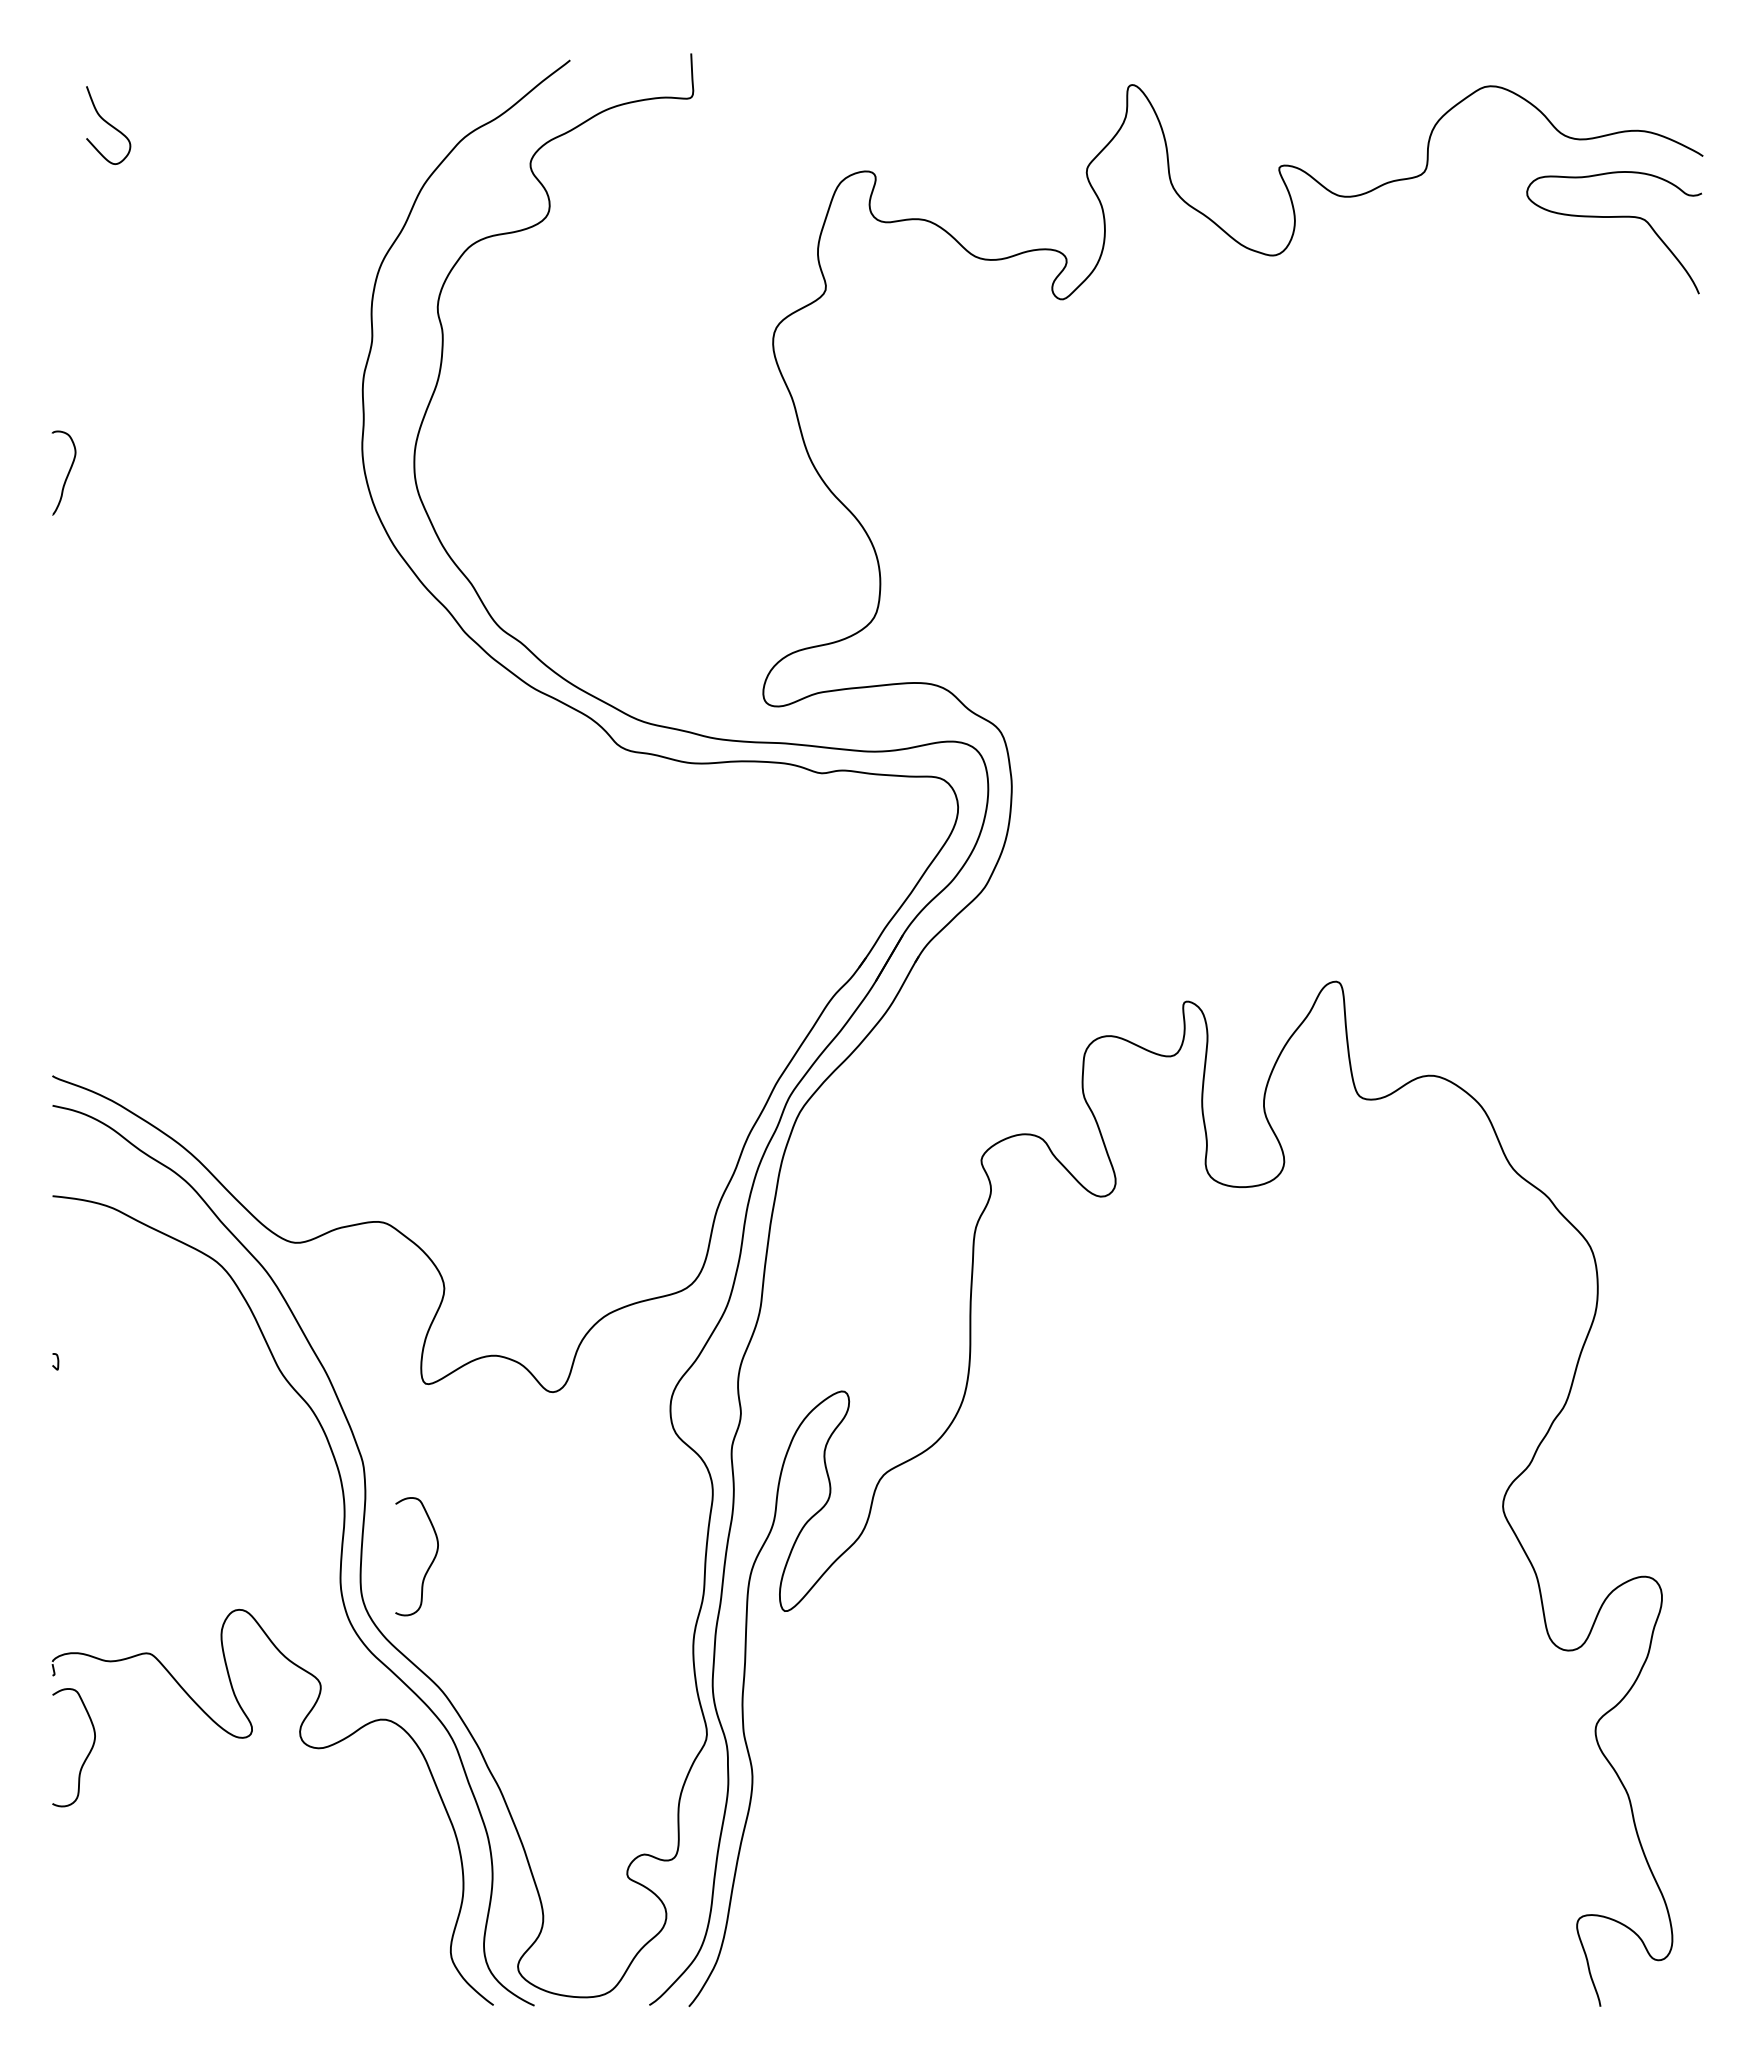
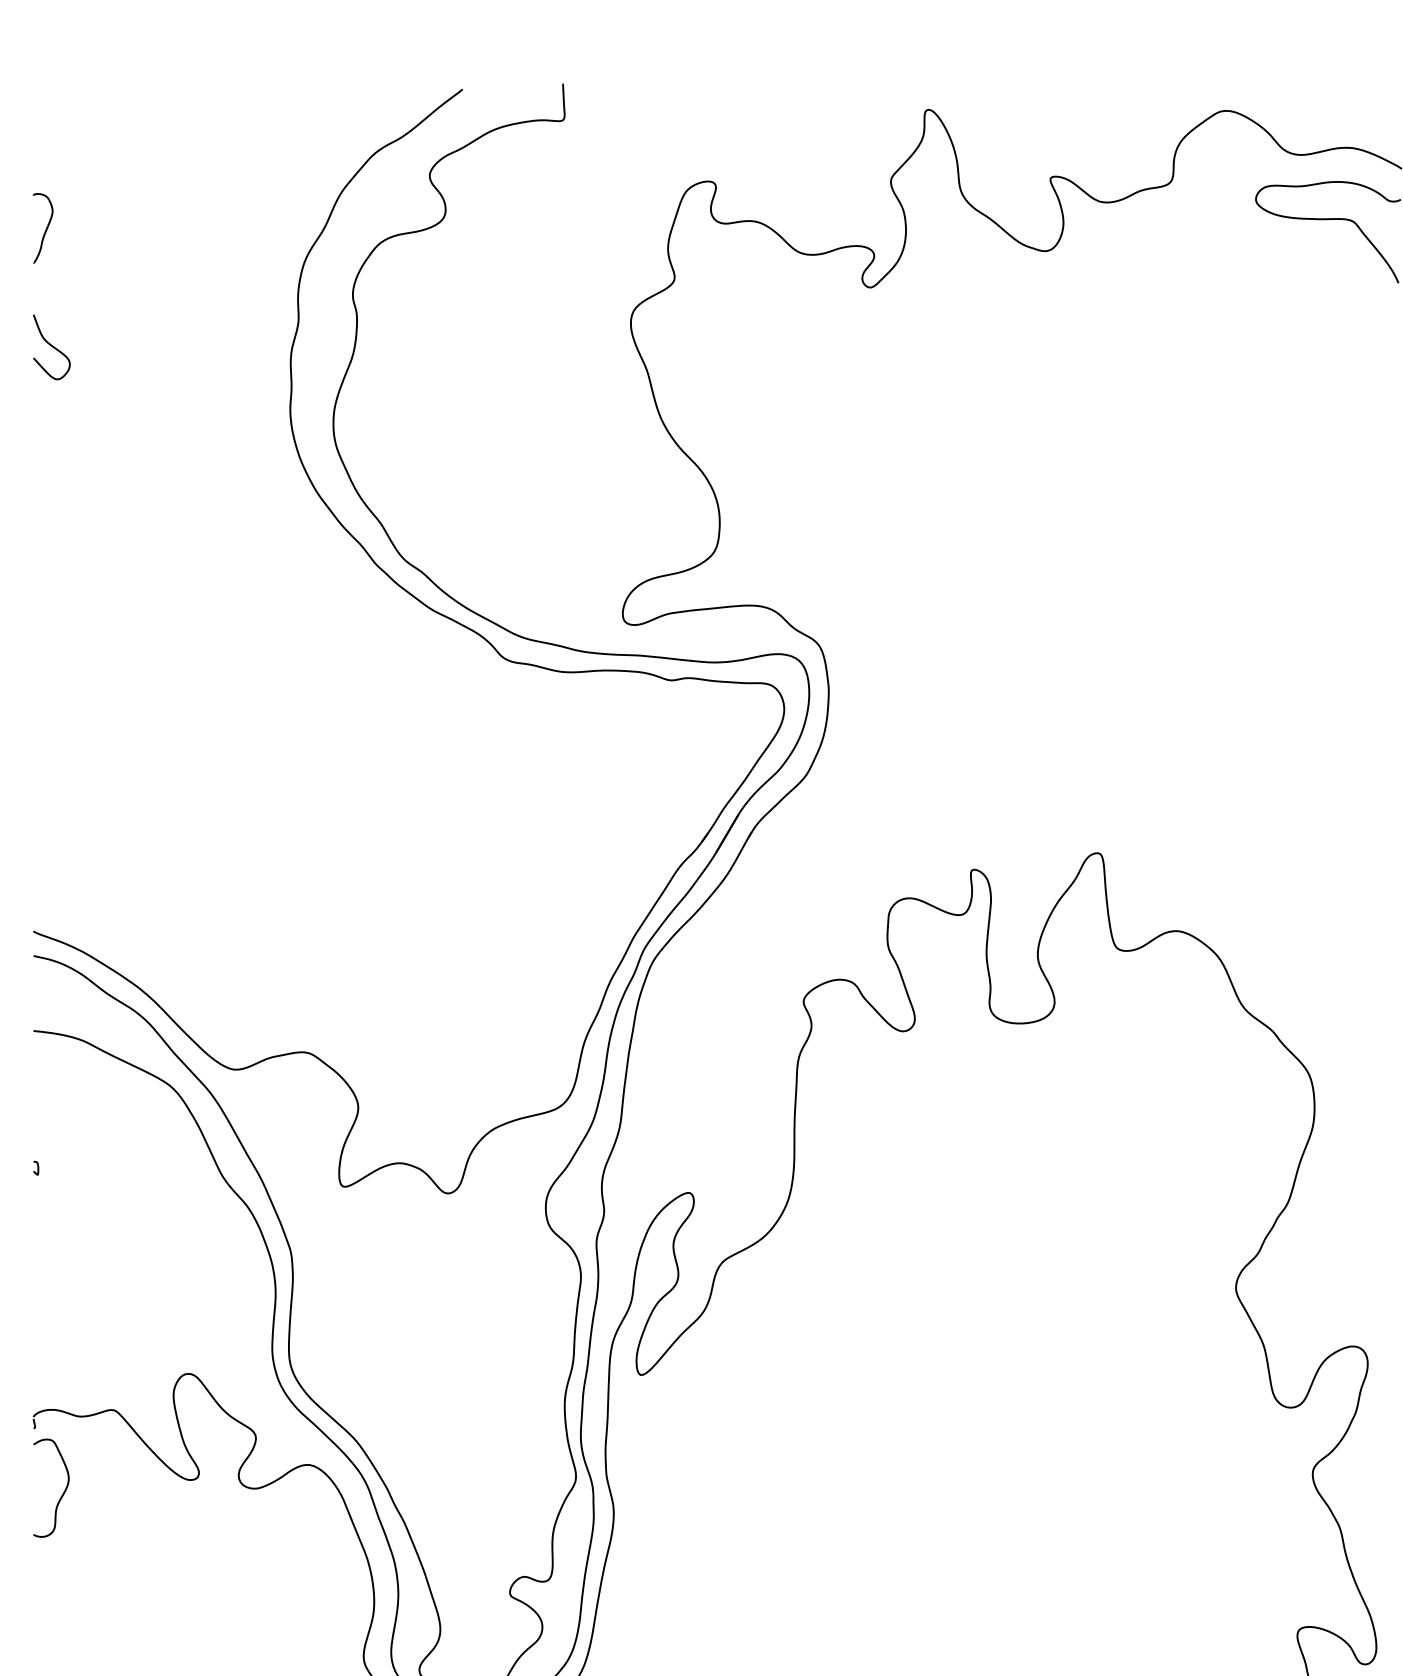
curve: (108, 124) -> (51, 346), moved
curve: (67, 473) -> (45, 228), moved
curve: (430, 1563) -> (346, 1335), removed

